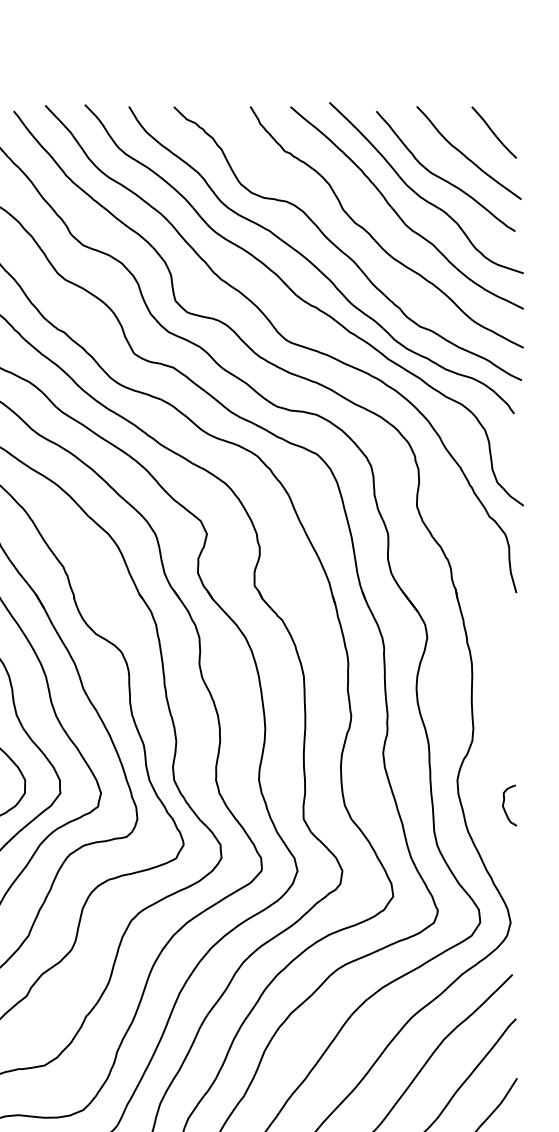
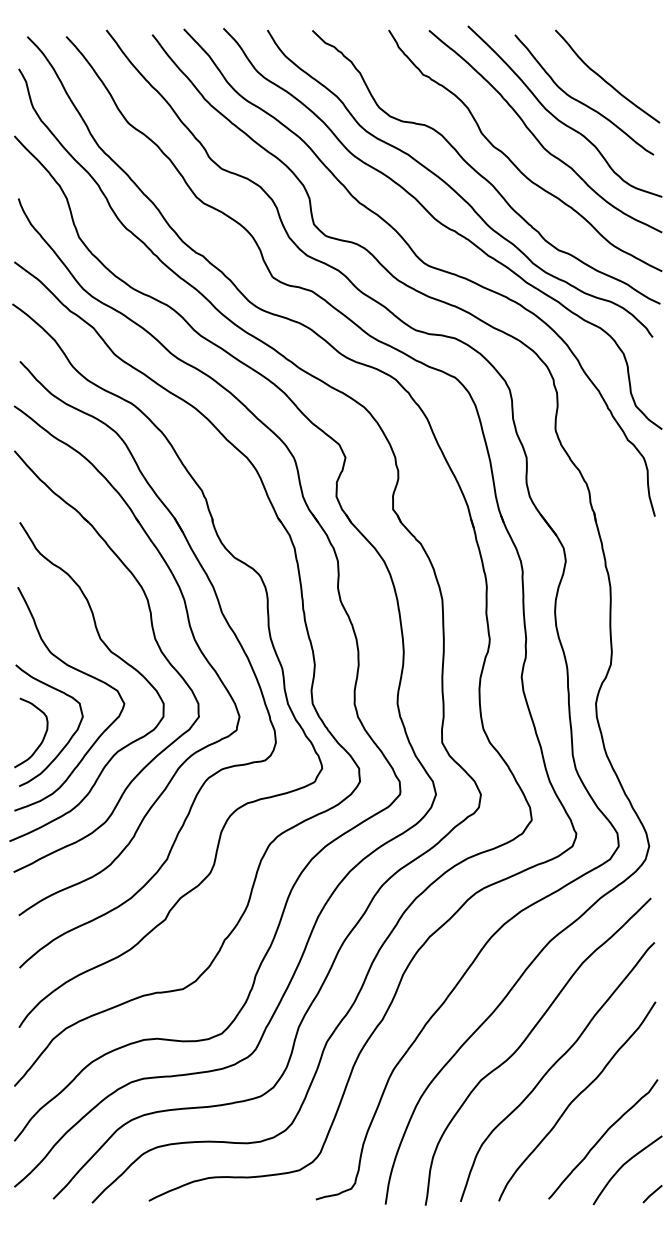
curve: (493, 132) -> (632, 56), removed
curve: (504, 801) -> (643, 725), removed

